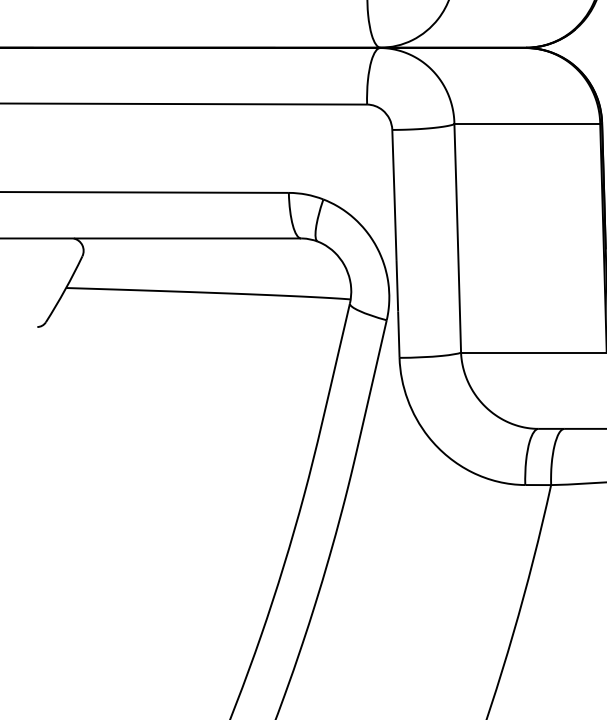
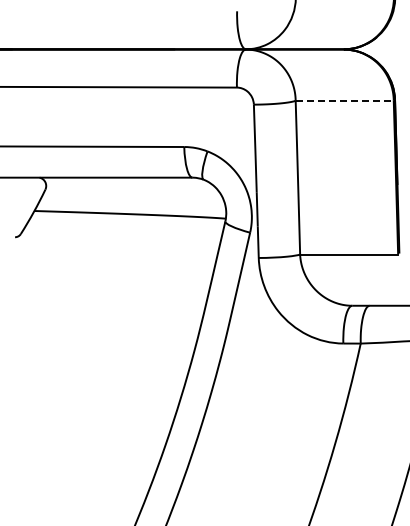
line: (528, 123) -> (345, 100), solid -> dashed

